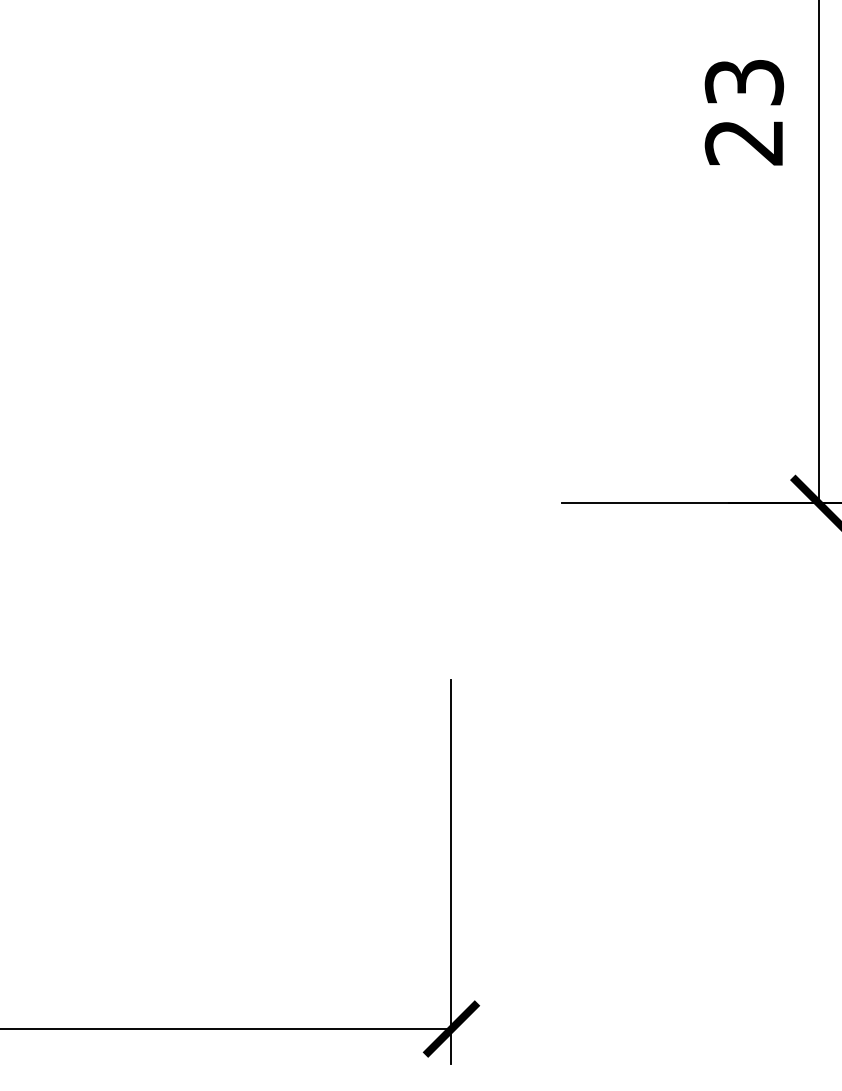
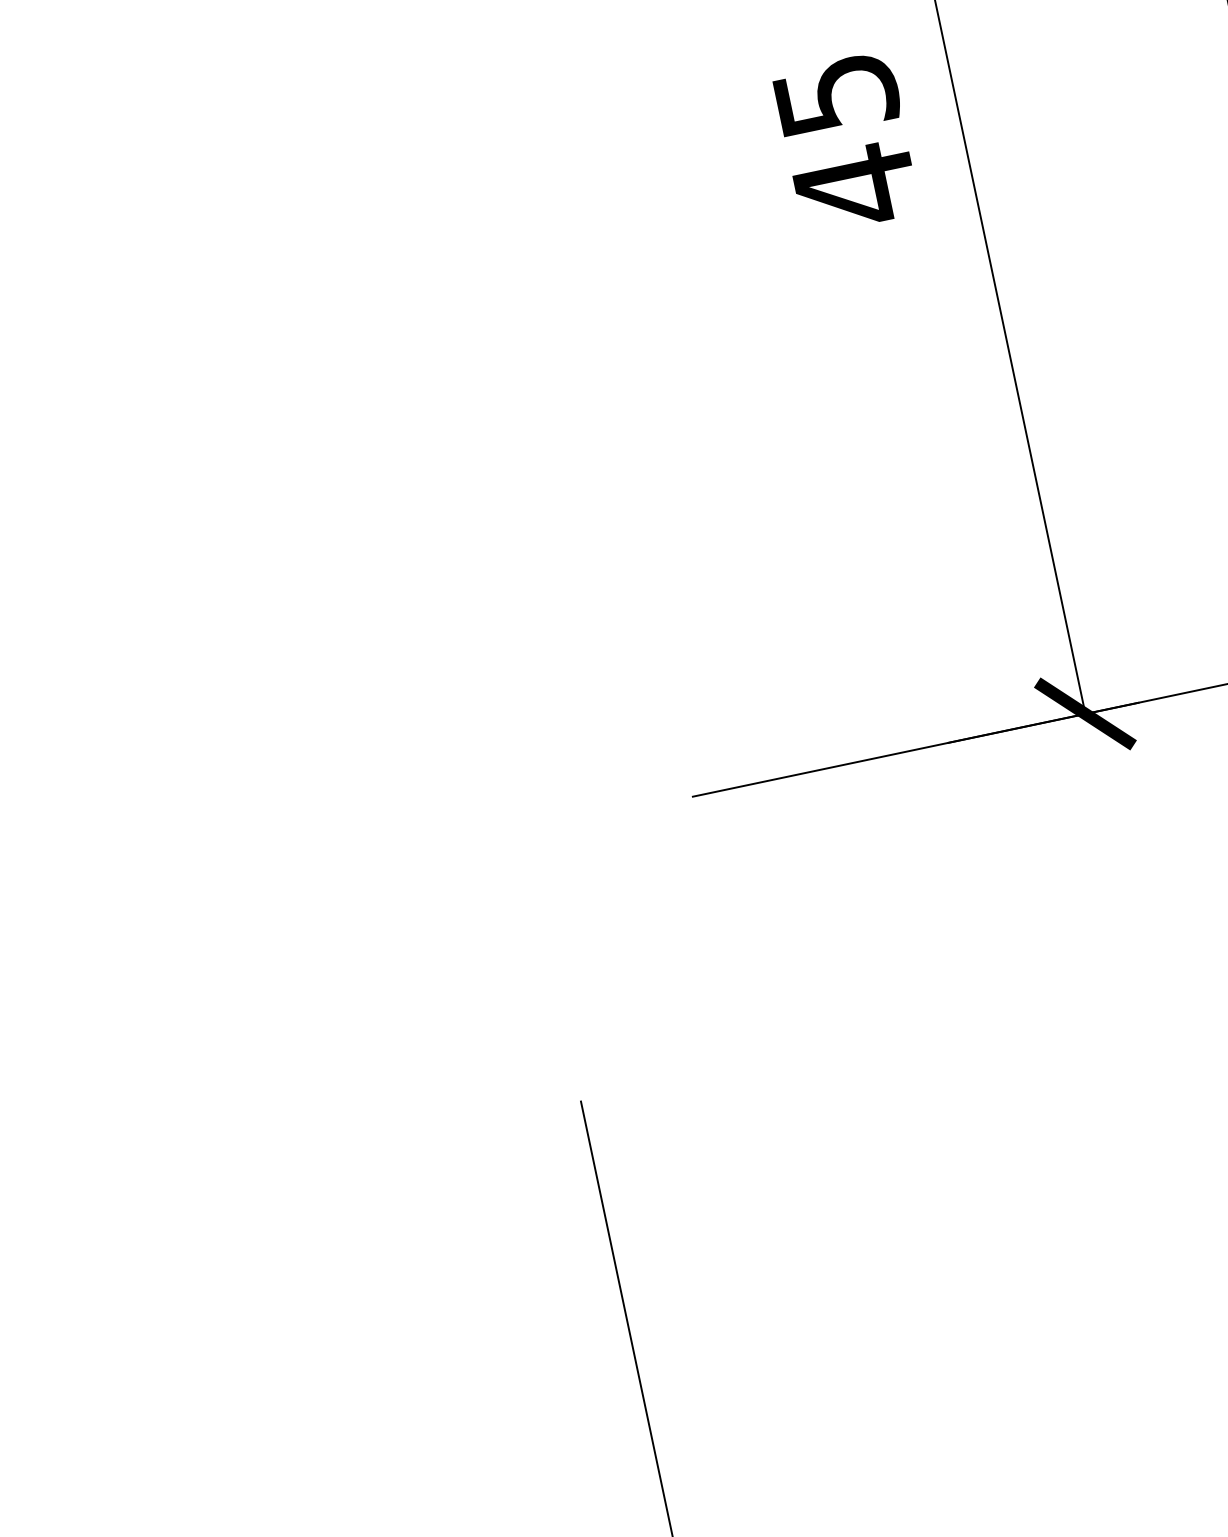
text: (743, 113) -> (844, 142), 23 -> 45

